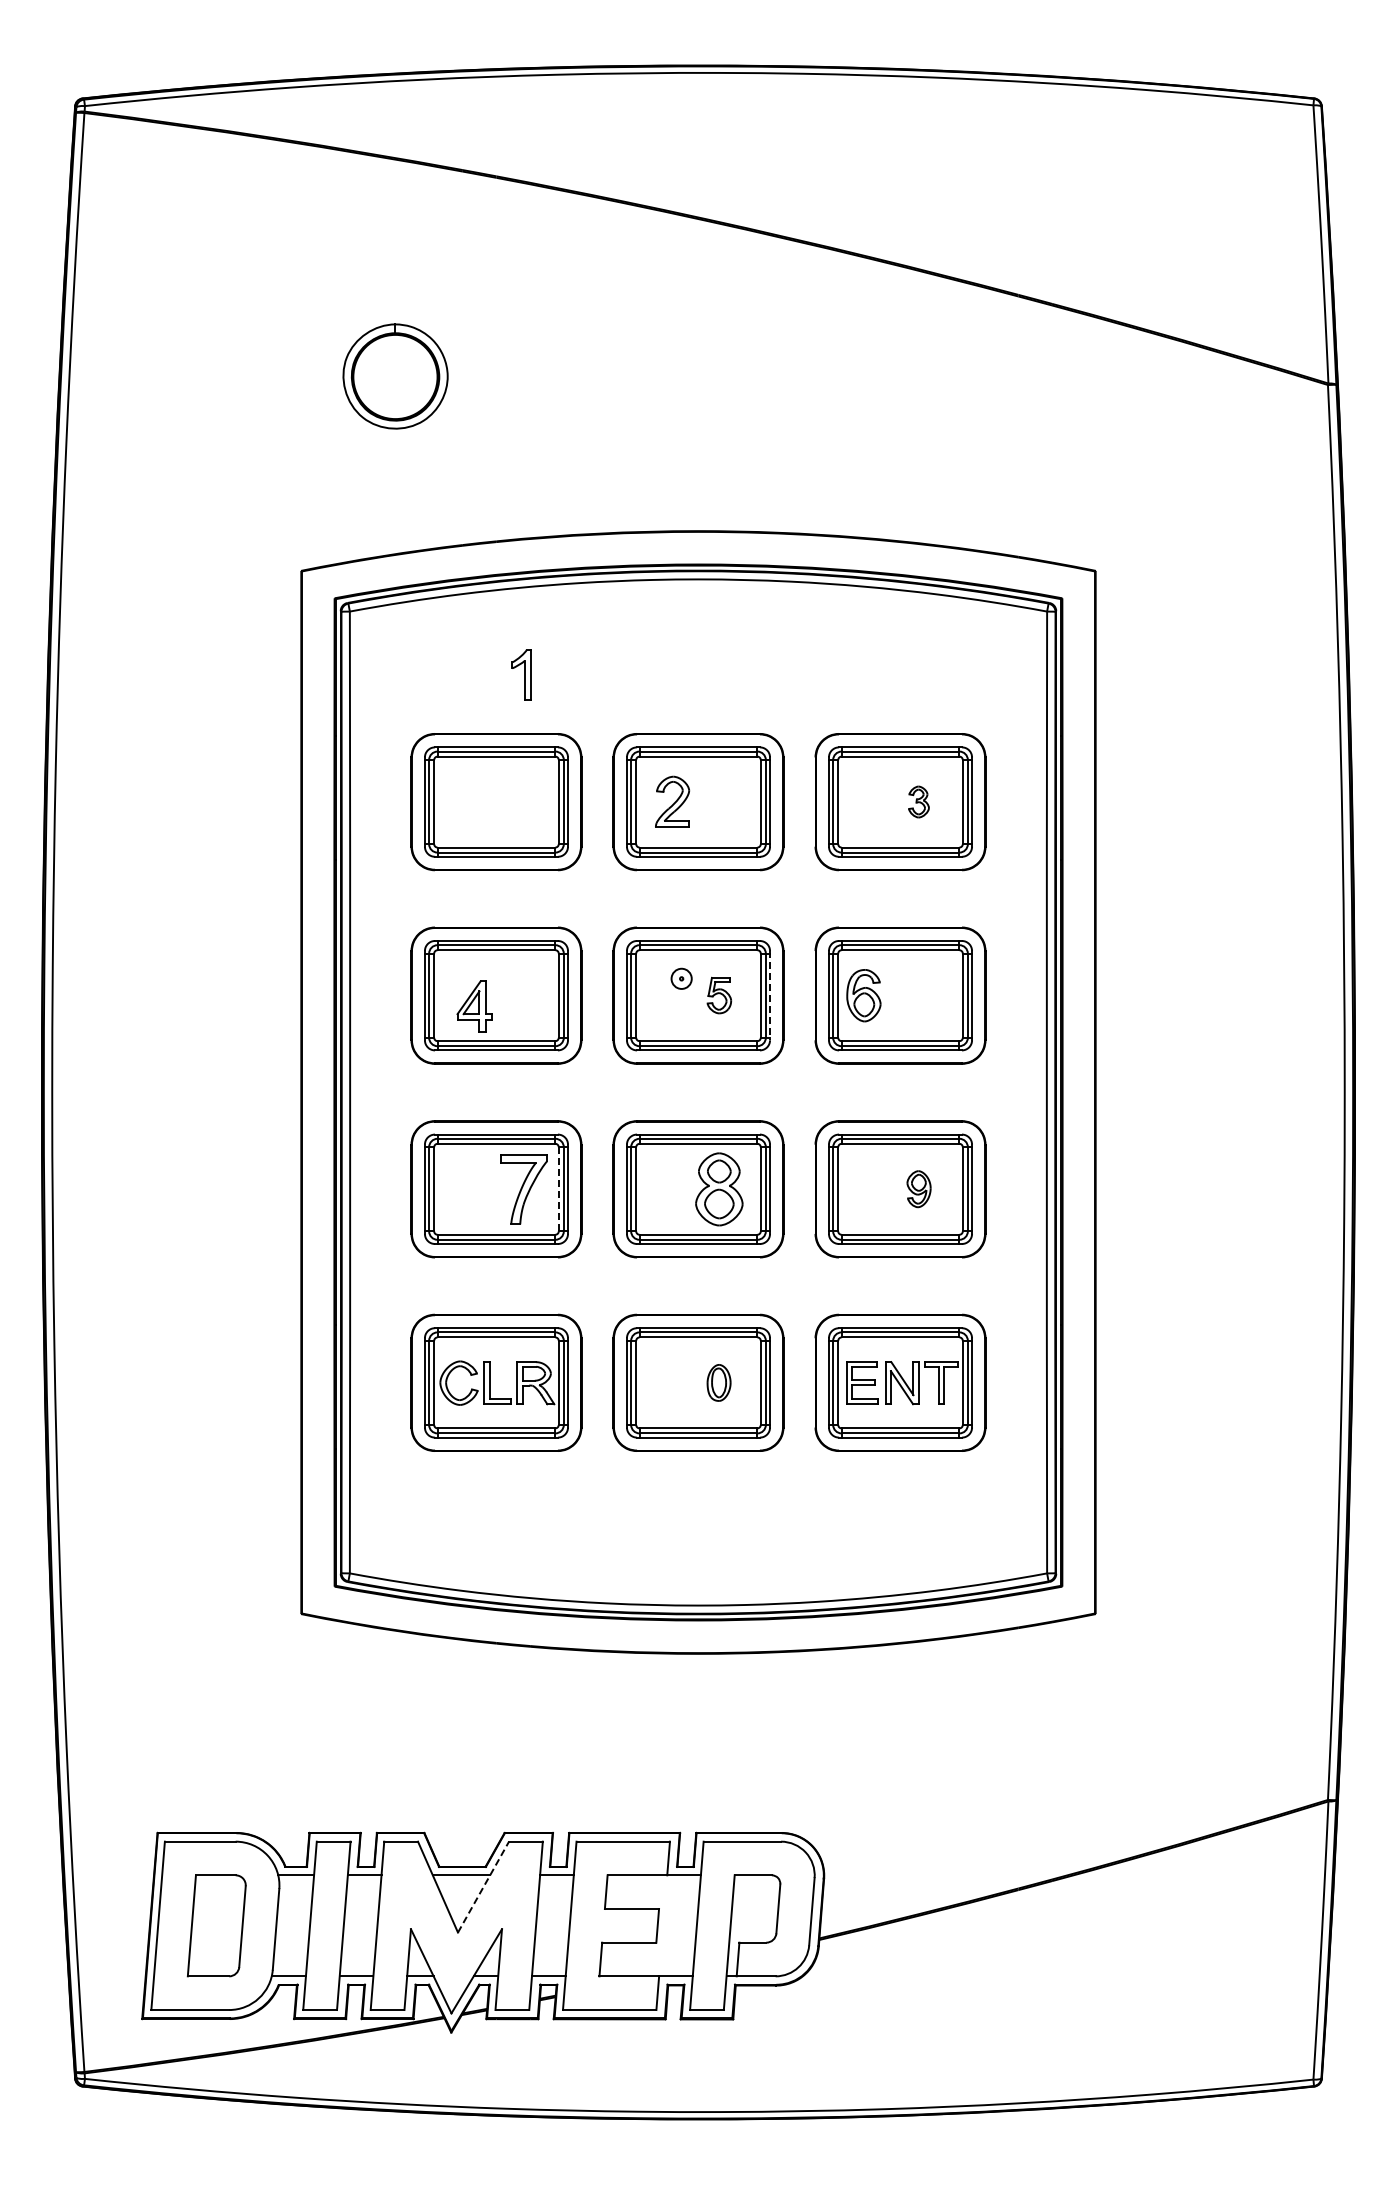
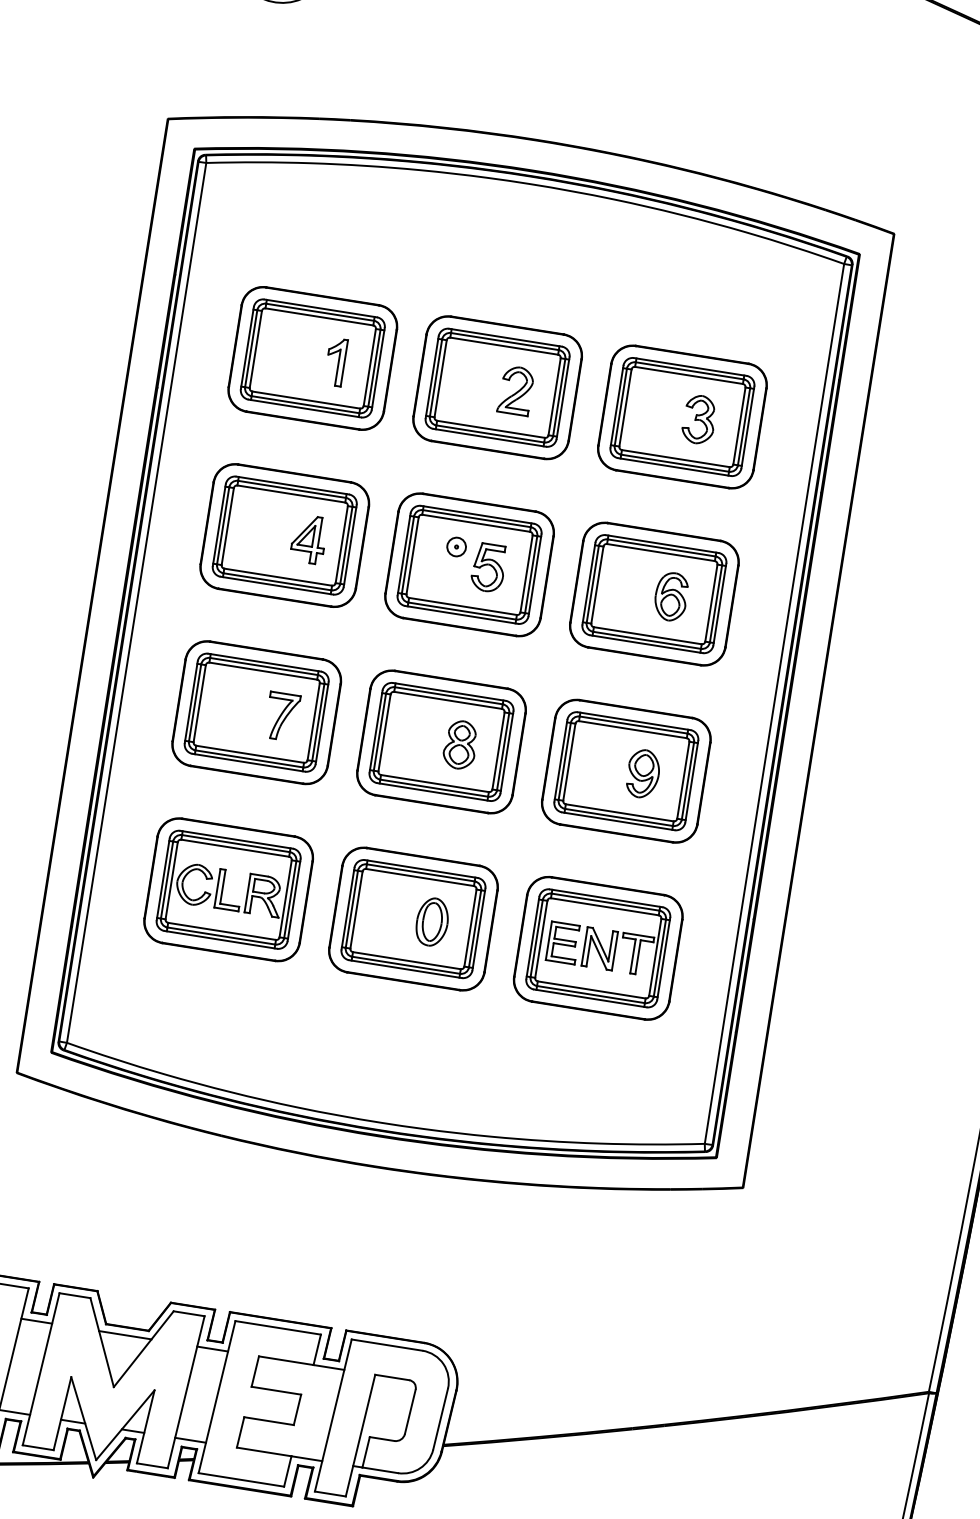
part: (521, 674) -> (335, 361), moved
part: (672, 801) -> (516, 390), moved
part: (918, 801) -> (698, 419), size x1.67
part: (719, 995) -> (488, 567), size x1.43
line: (770, 995) -> (535, 575), dashed -> solid
part: (863, 995) -> (670, 596), moved
part: (474, 1006) -> (308, 539), moved
part: (524, 1188) -> (282, 716), size x0.71
part: (718, 1188) -> (459, 744), size x0.71
part: (918, 1188) -> (642, 773), size x1.43
line: (558, 1189) -> (313, 721), dashed -> solid
part: (718, 1382) -> (431, 921), size x1.43
line: (483, 1886) -> (143, 1348), dashed -> solid

